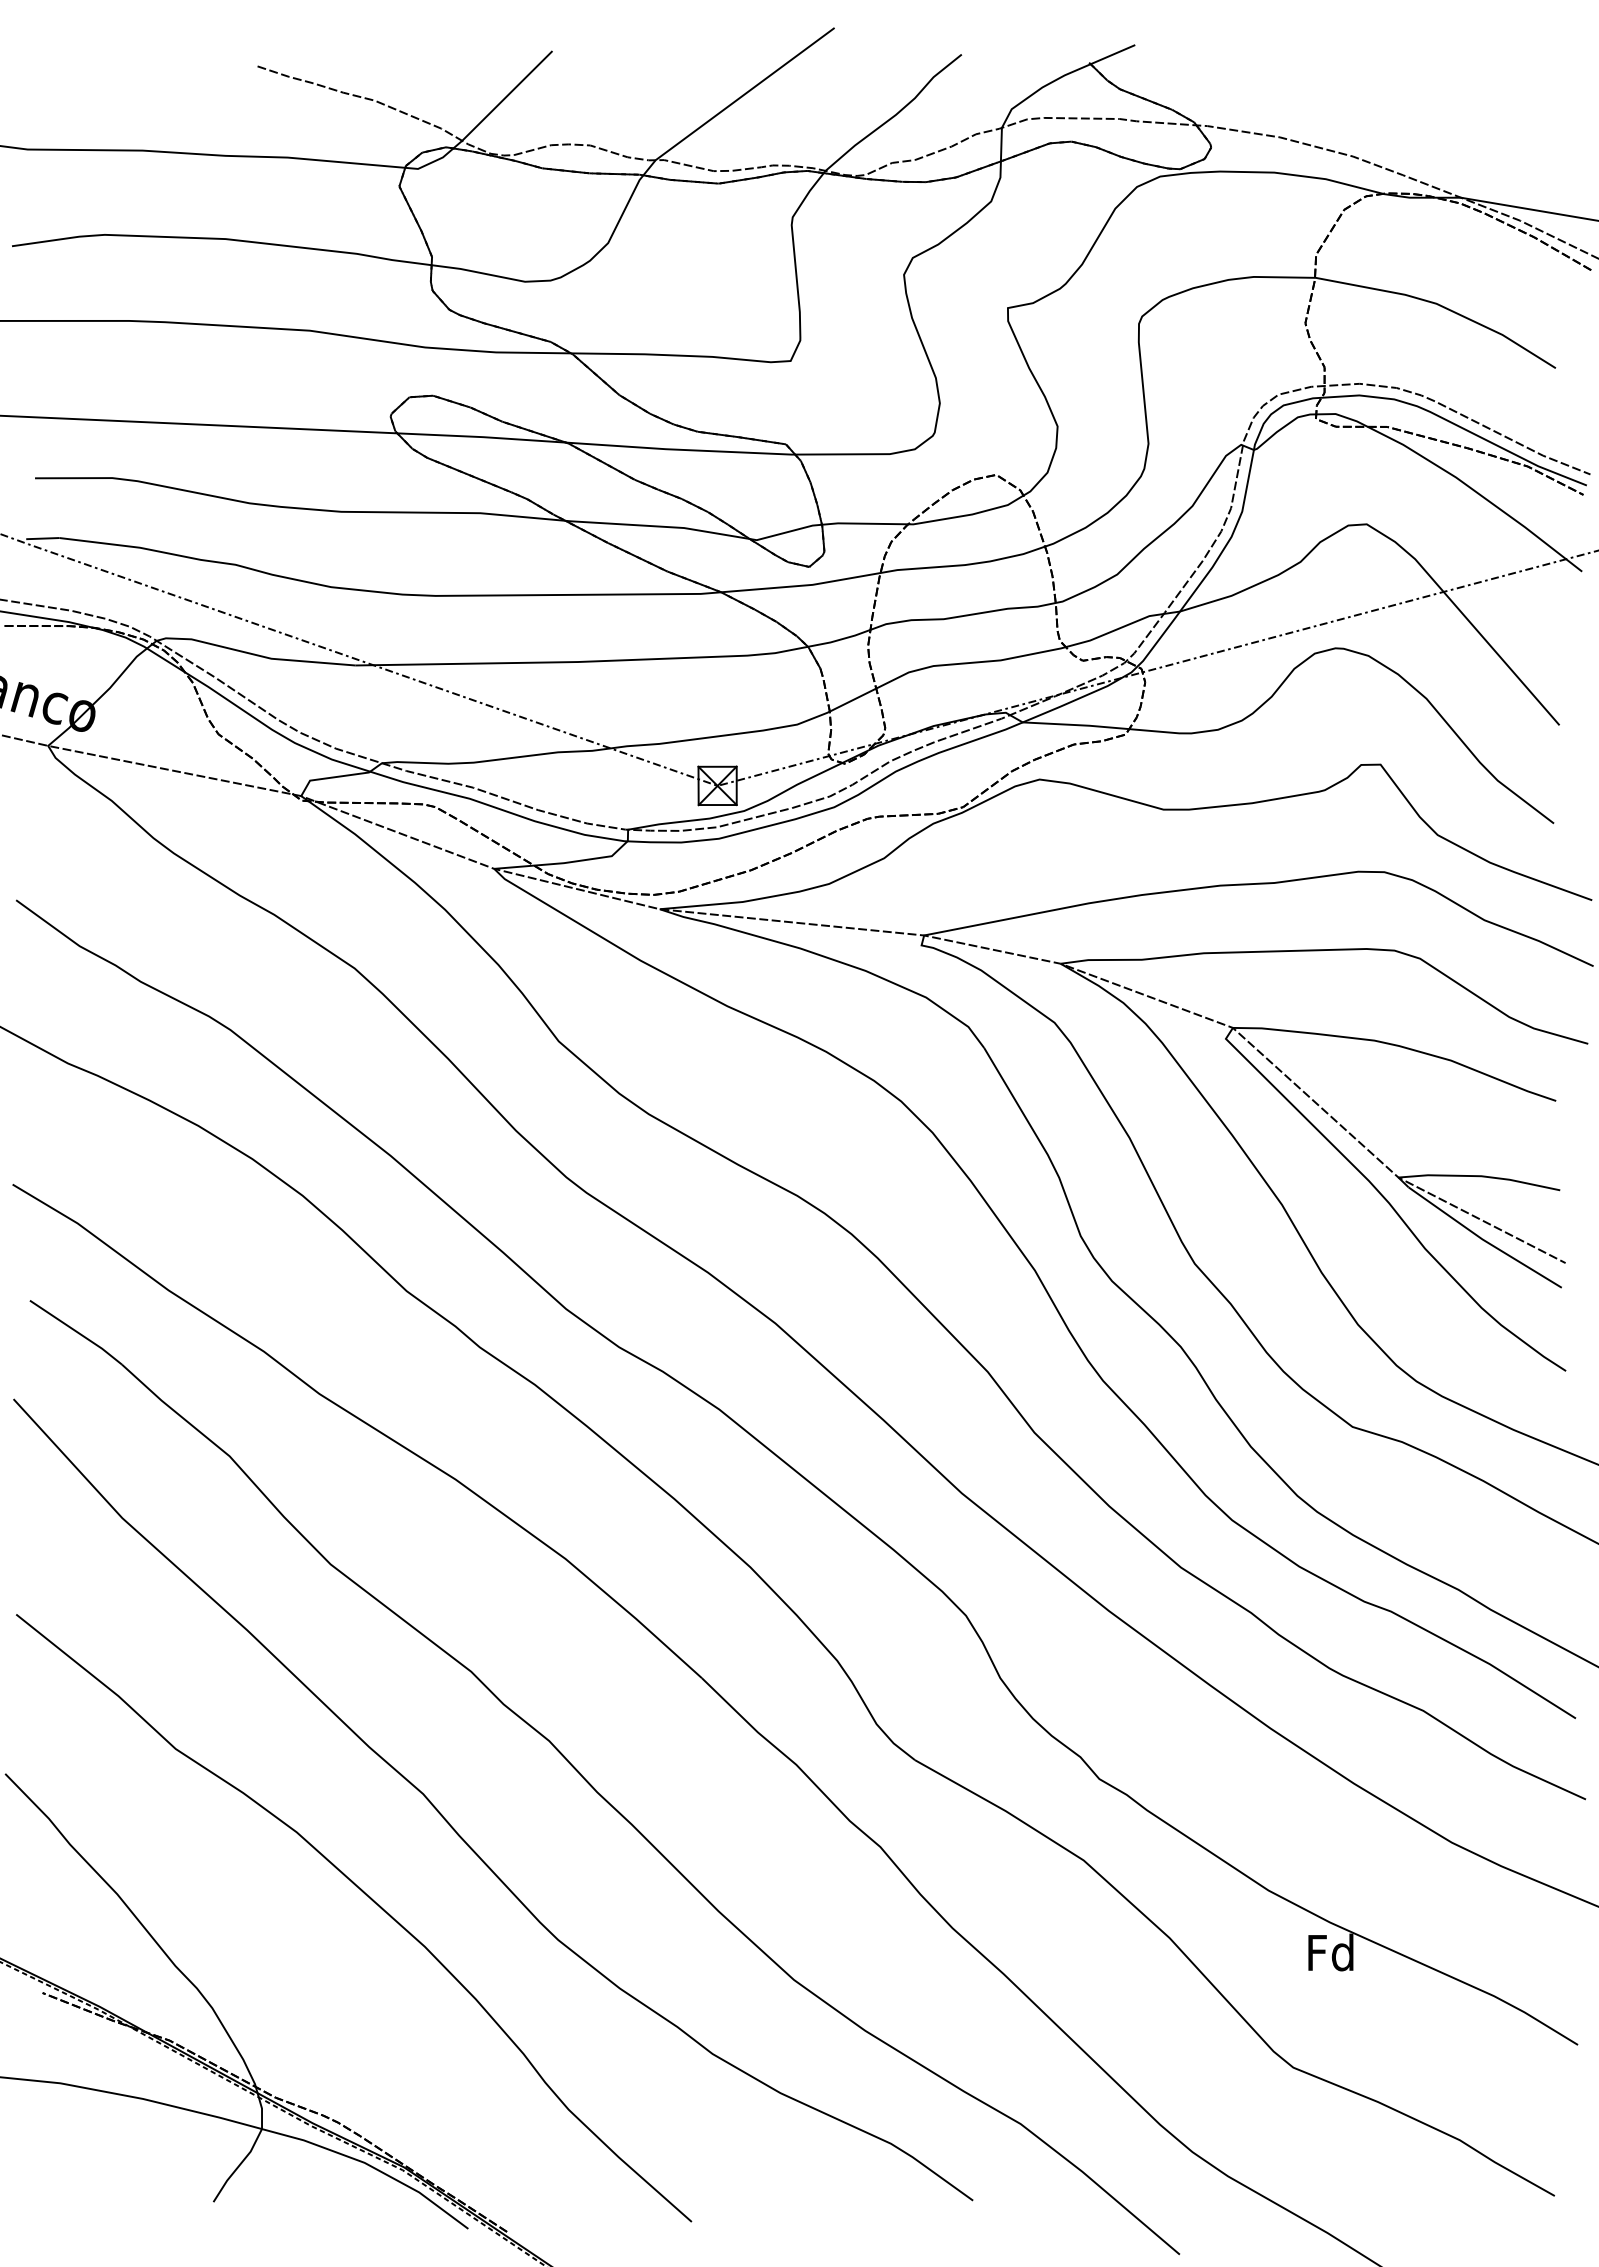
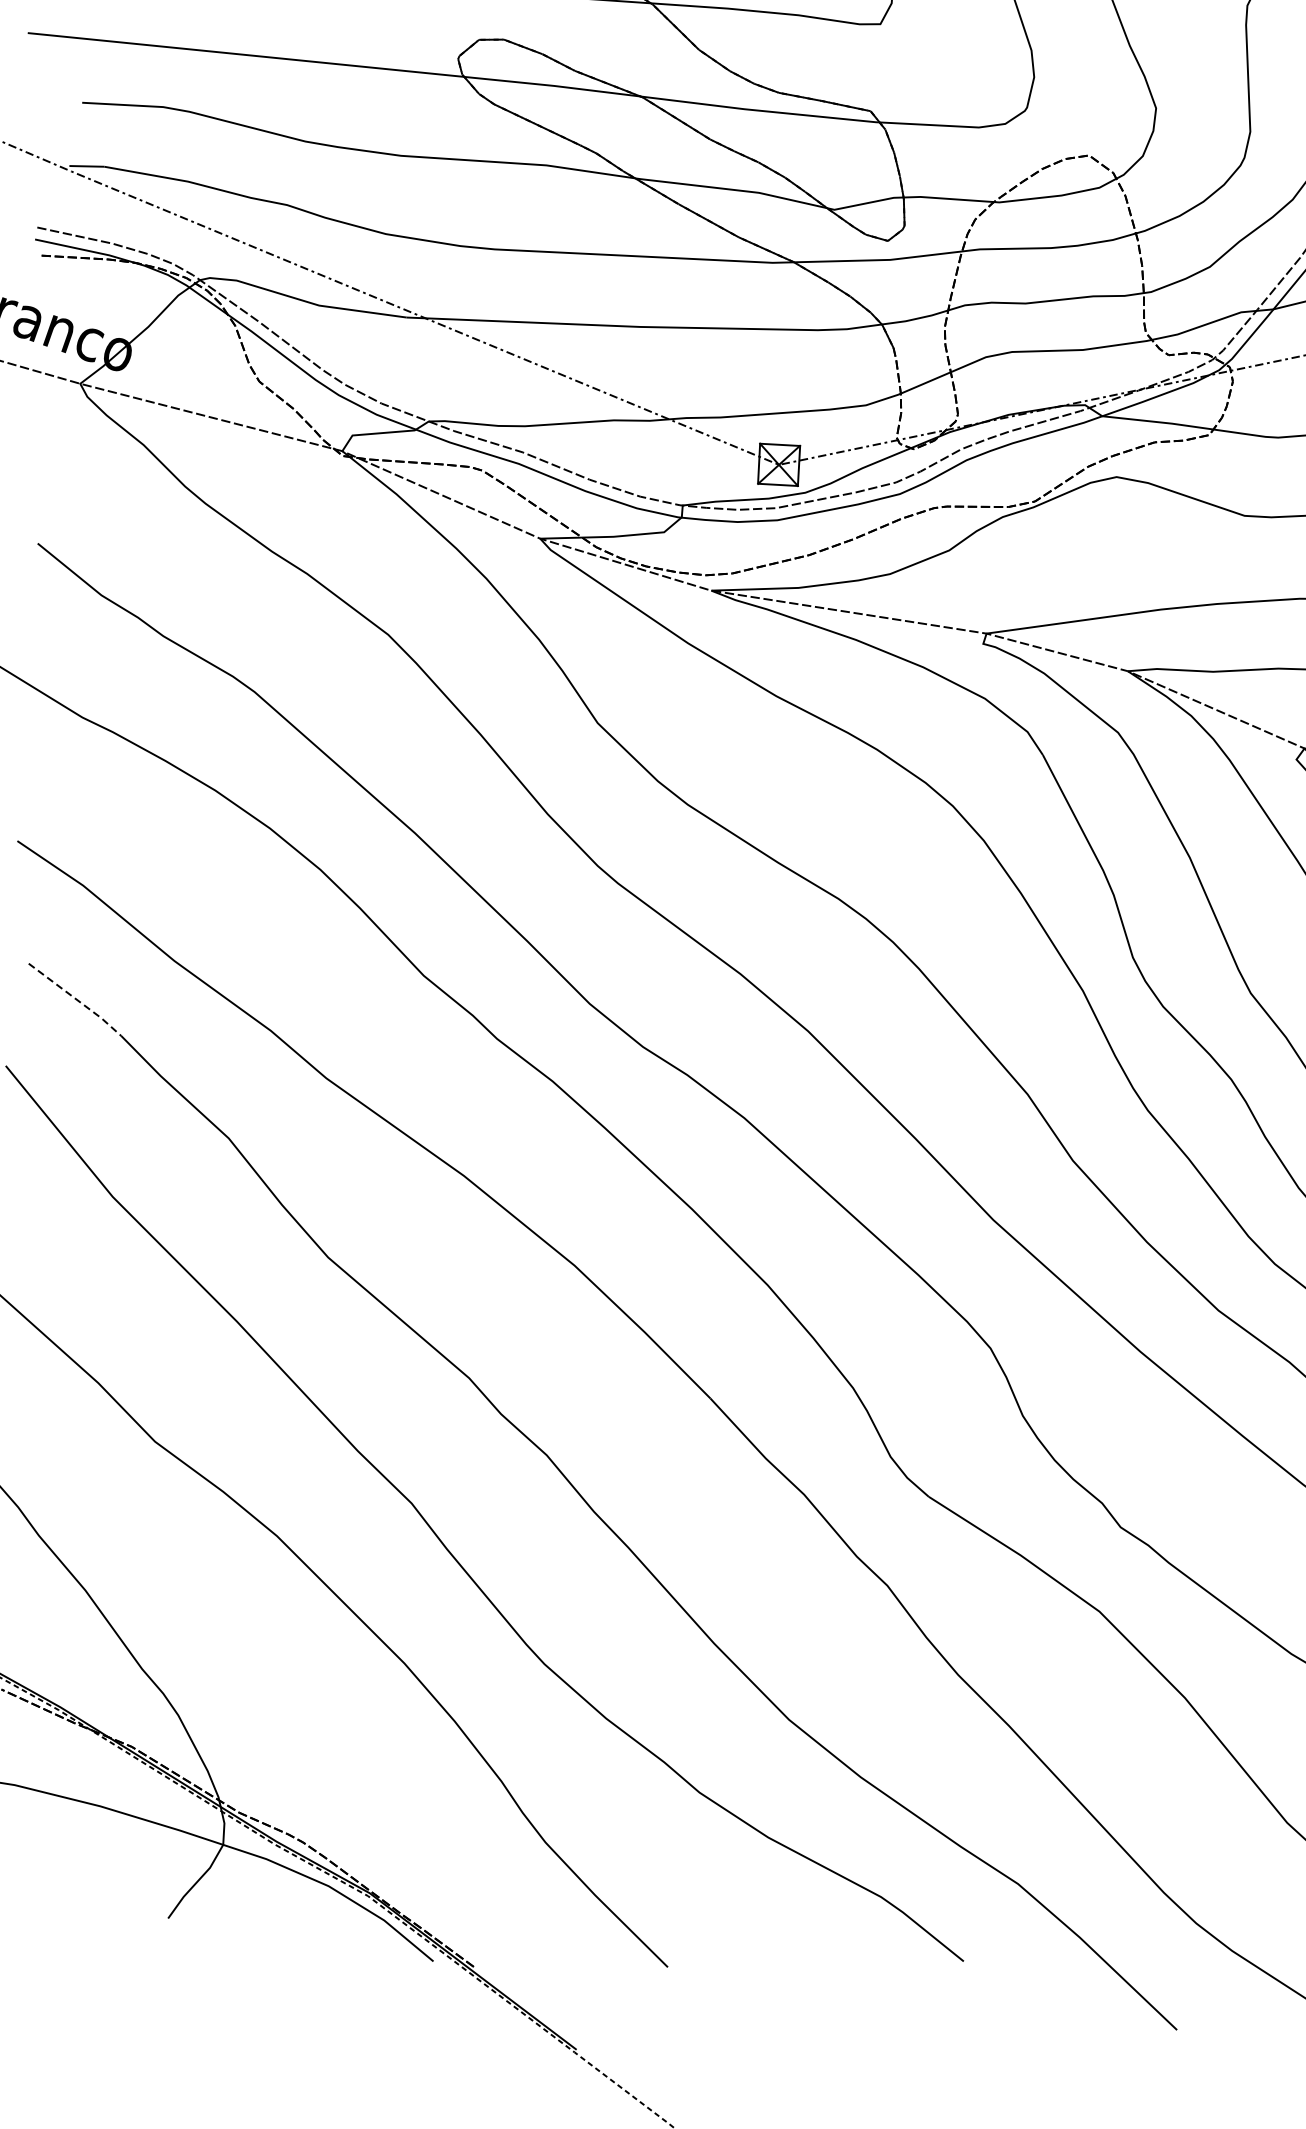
line: (77, 1332) -> (76, 999), solid -> dashed

